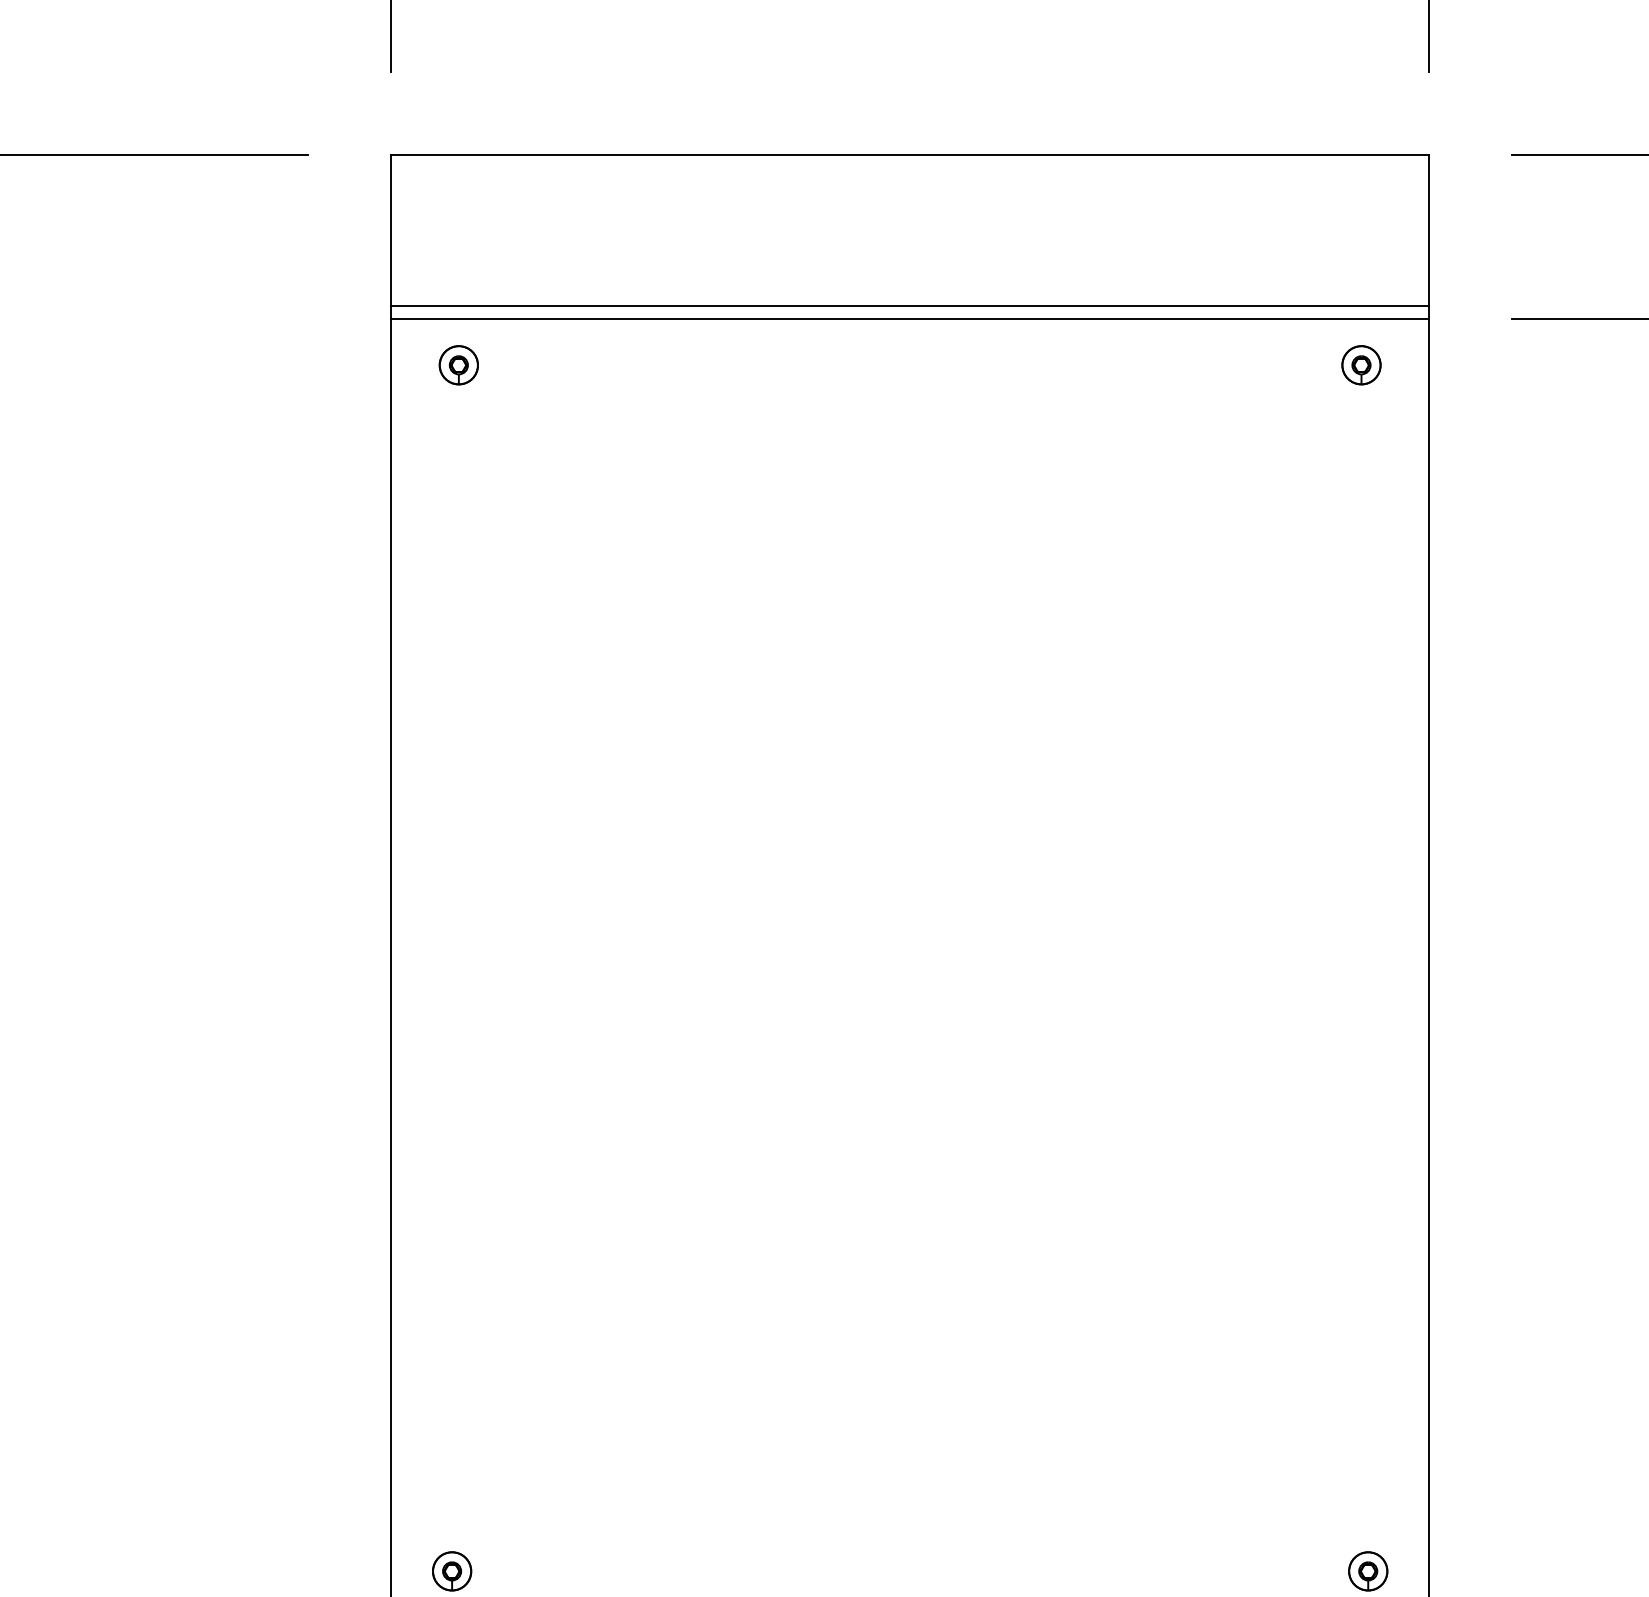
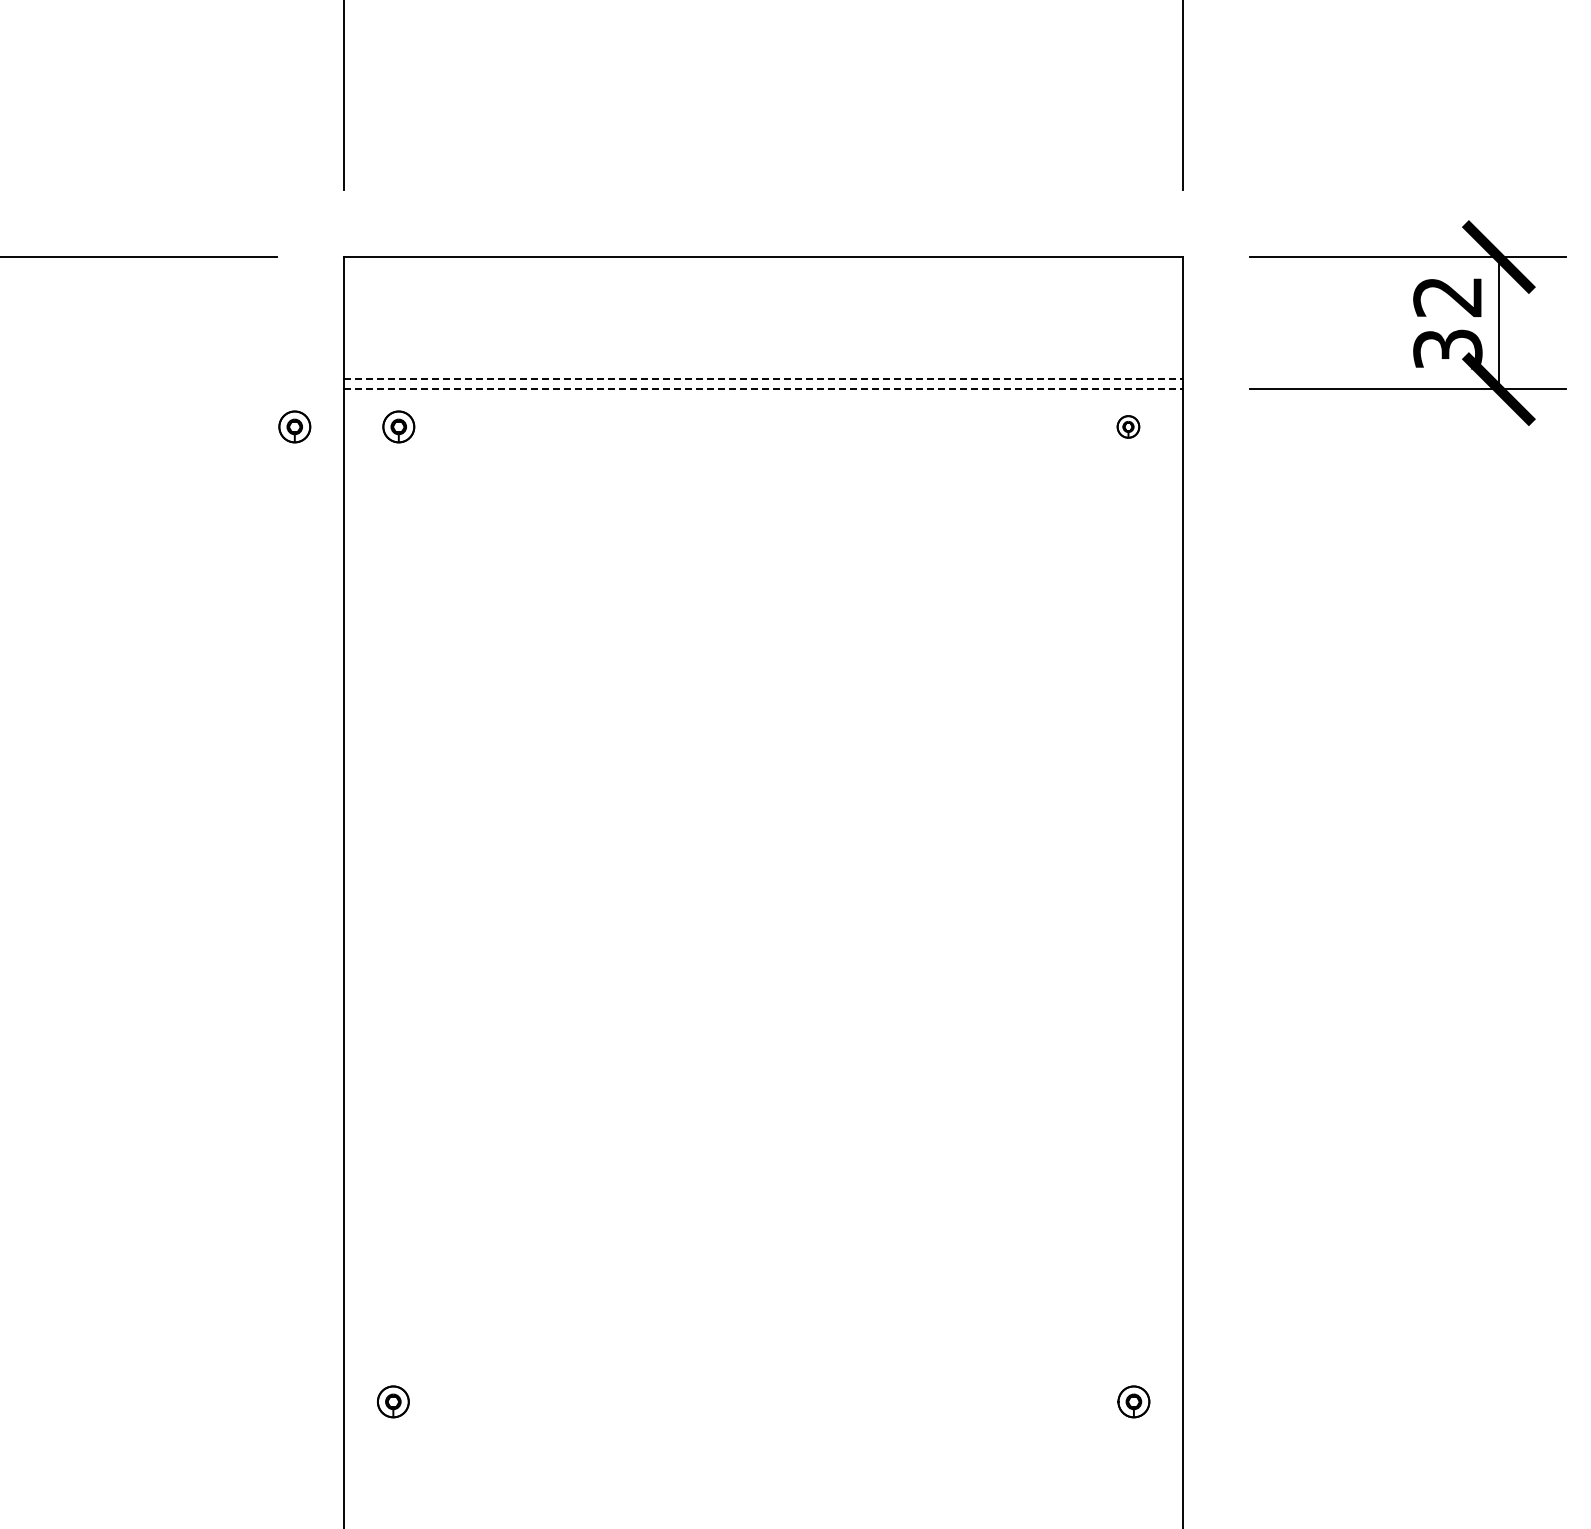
line: (911, 305) -> (764, 378), solid -> dashed
line: (911, 318) -> (764, 389), solid -> dashed
part: (329, 364) -> (294, 426), added
part: (1361, 364) -> (1128, 426), size x0.7

